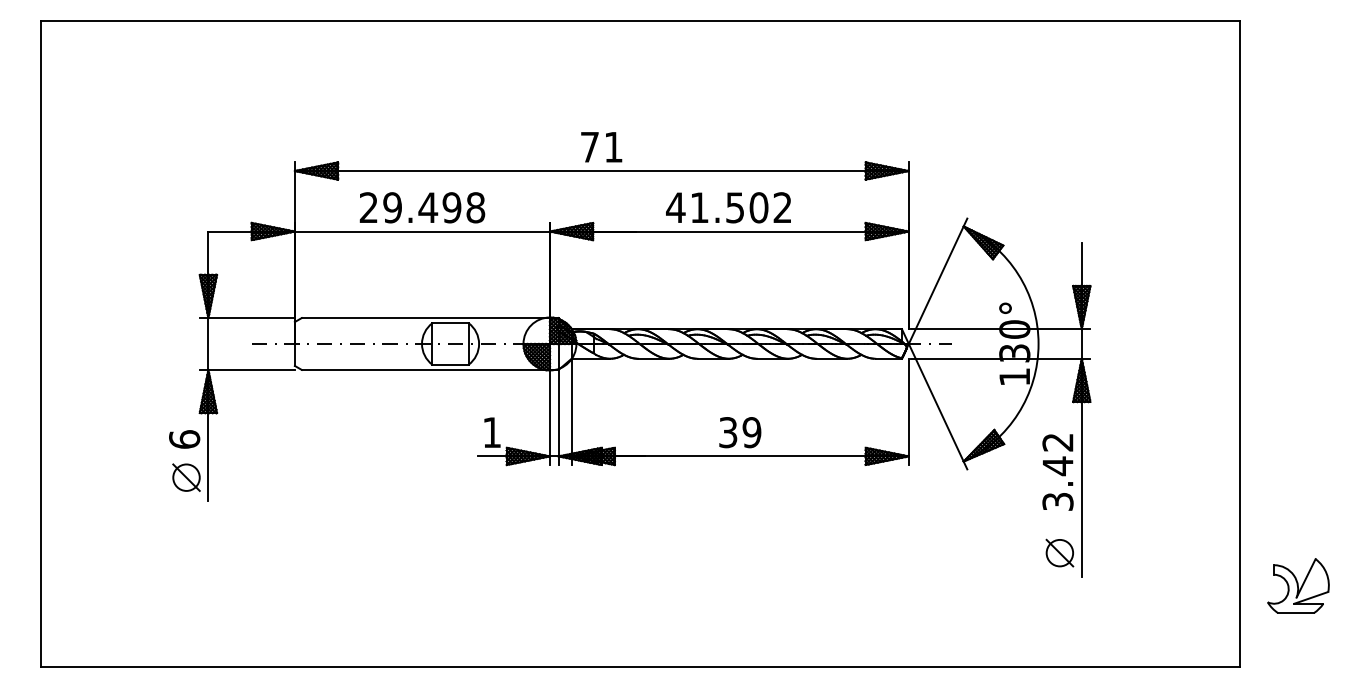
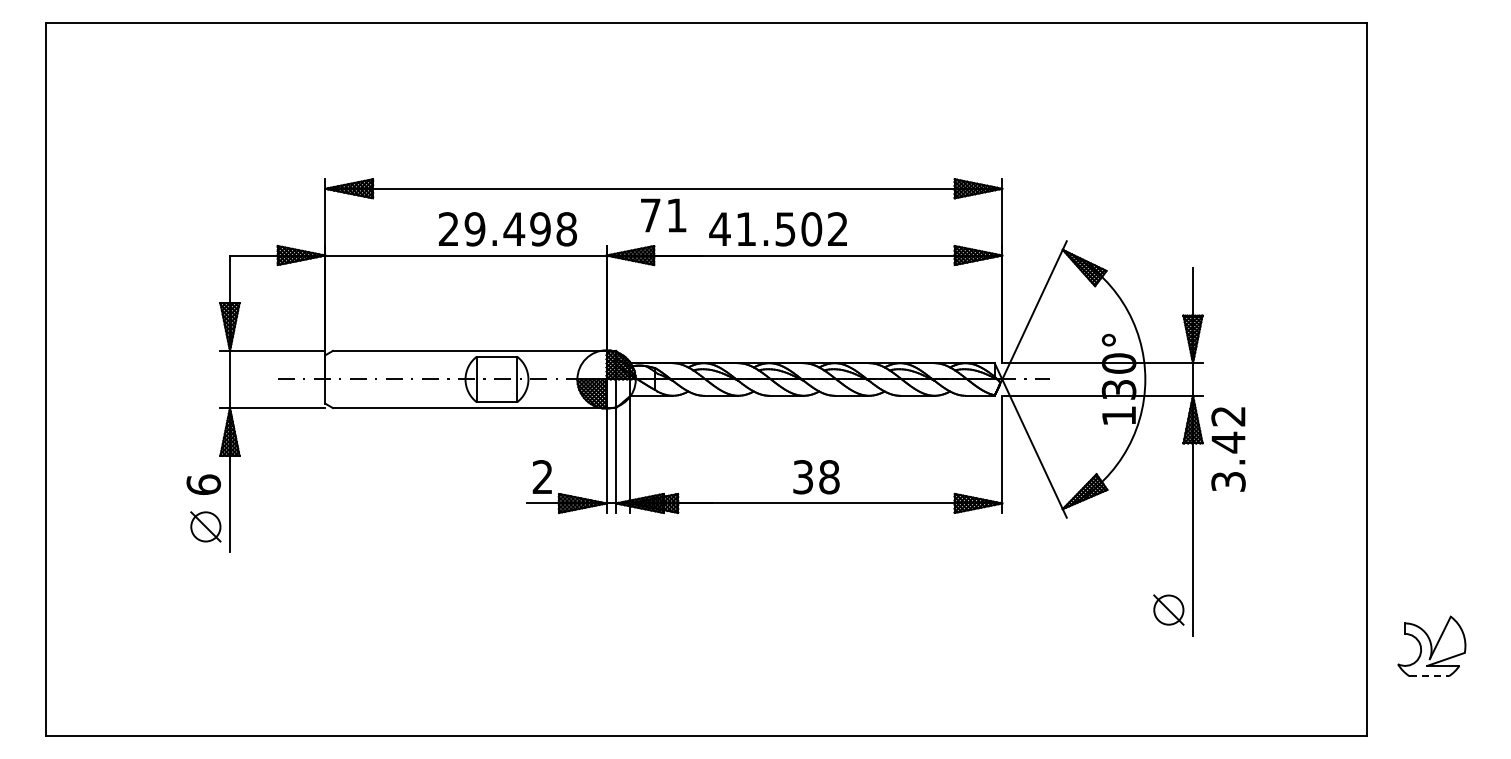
text: (601, 147) -> (663, 215), moved
text: (422, 207) -> (507, 228), moved
text: (728, 207) -> (778, 228), moved
text: (491, 432) -> (542, 477), 1 -> 2
text: (751, 432) -> (828, 477), 39 -> 38
text: (1057, 472) -> (1227, 449), moved
line: (1296, 613) -> (1429, 676), solid -> dashed

